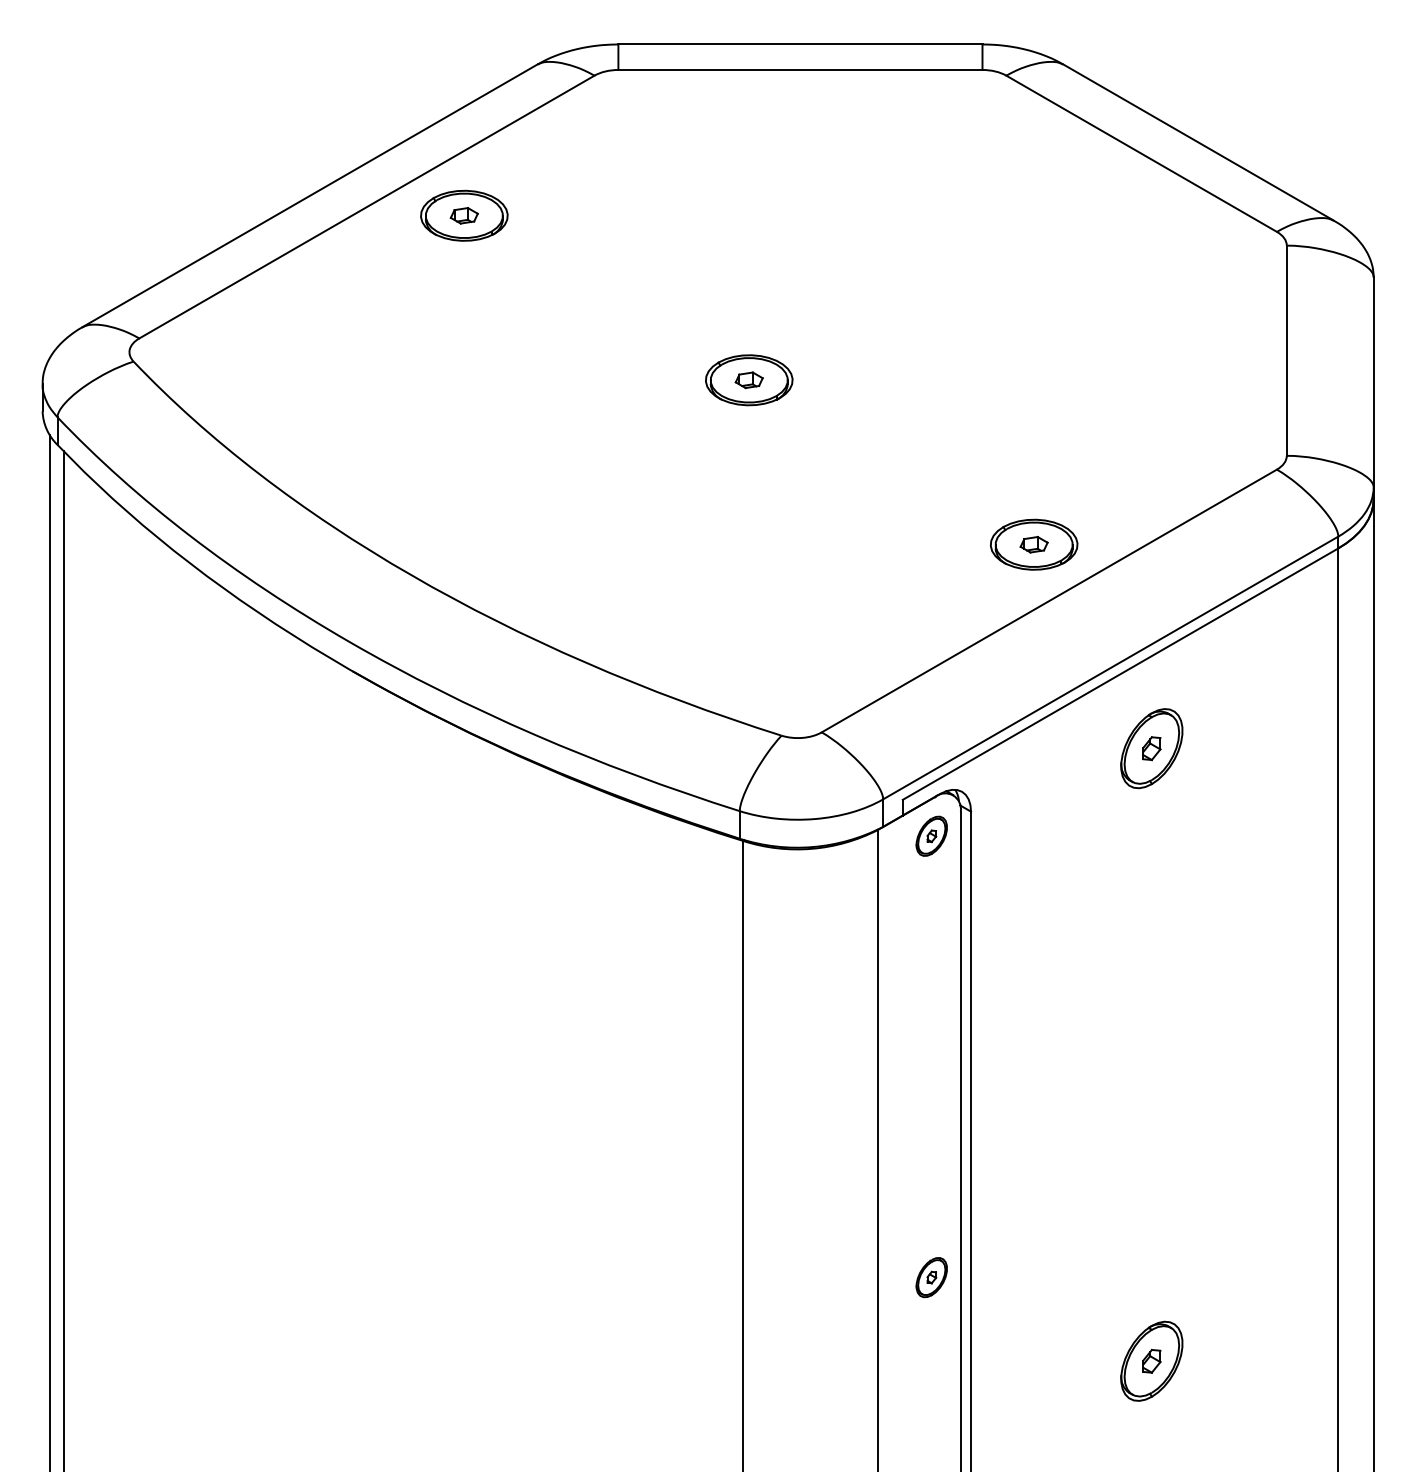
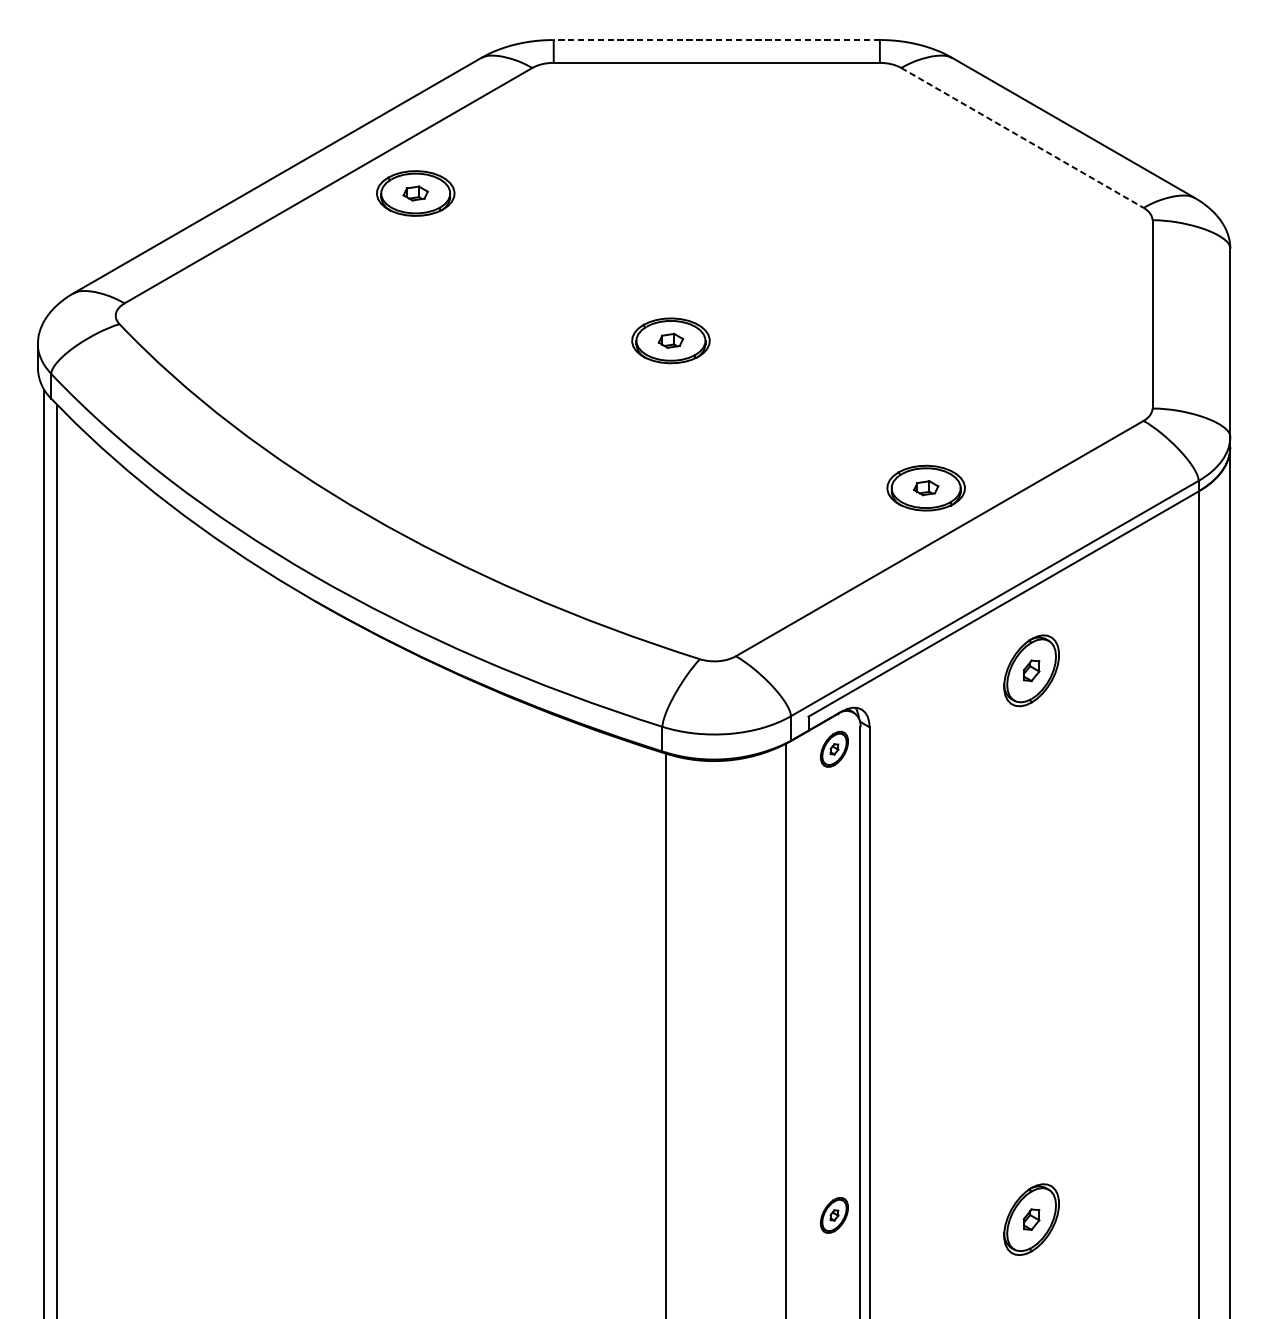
line: (799, 44) -> (715, 40), solid -> dashed
line: (1142, 154) -> (1023, 138), solid -> dashed
part: (931, 1277) -> (834, 1215), moved

